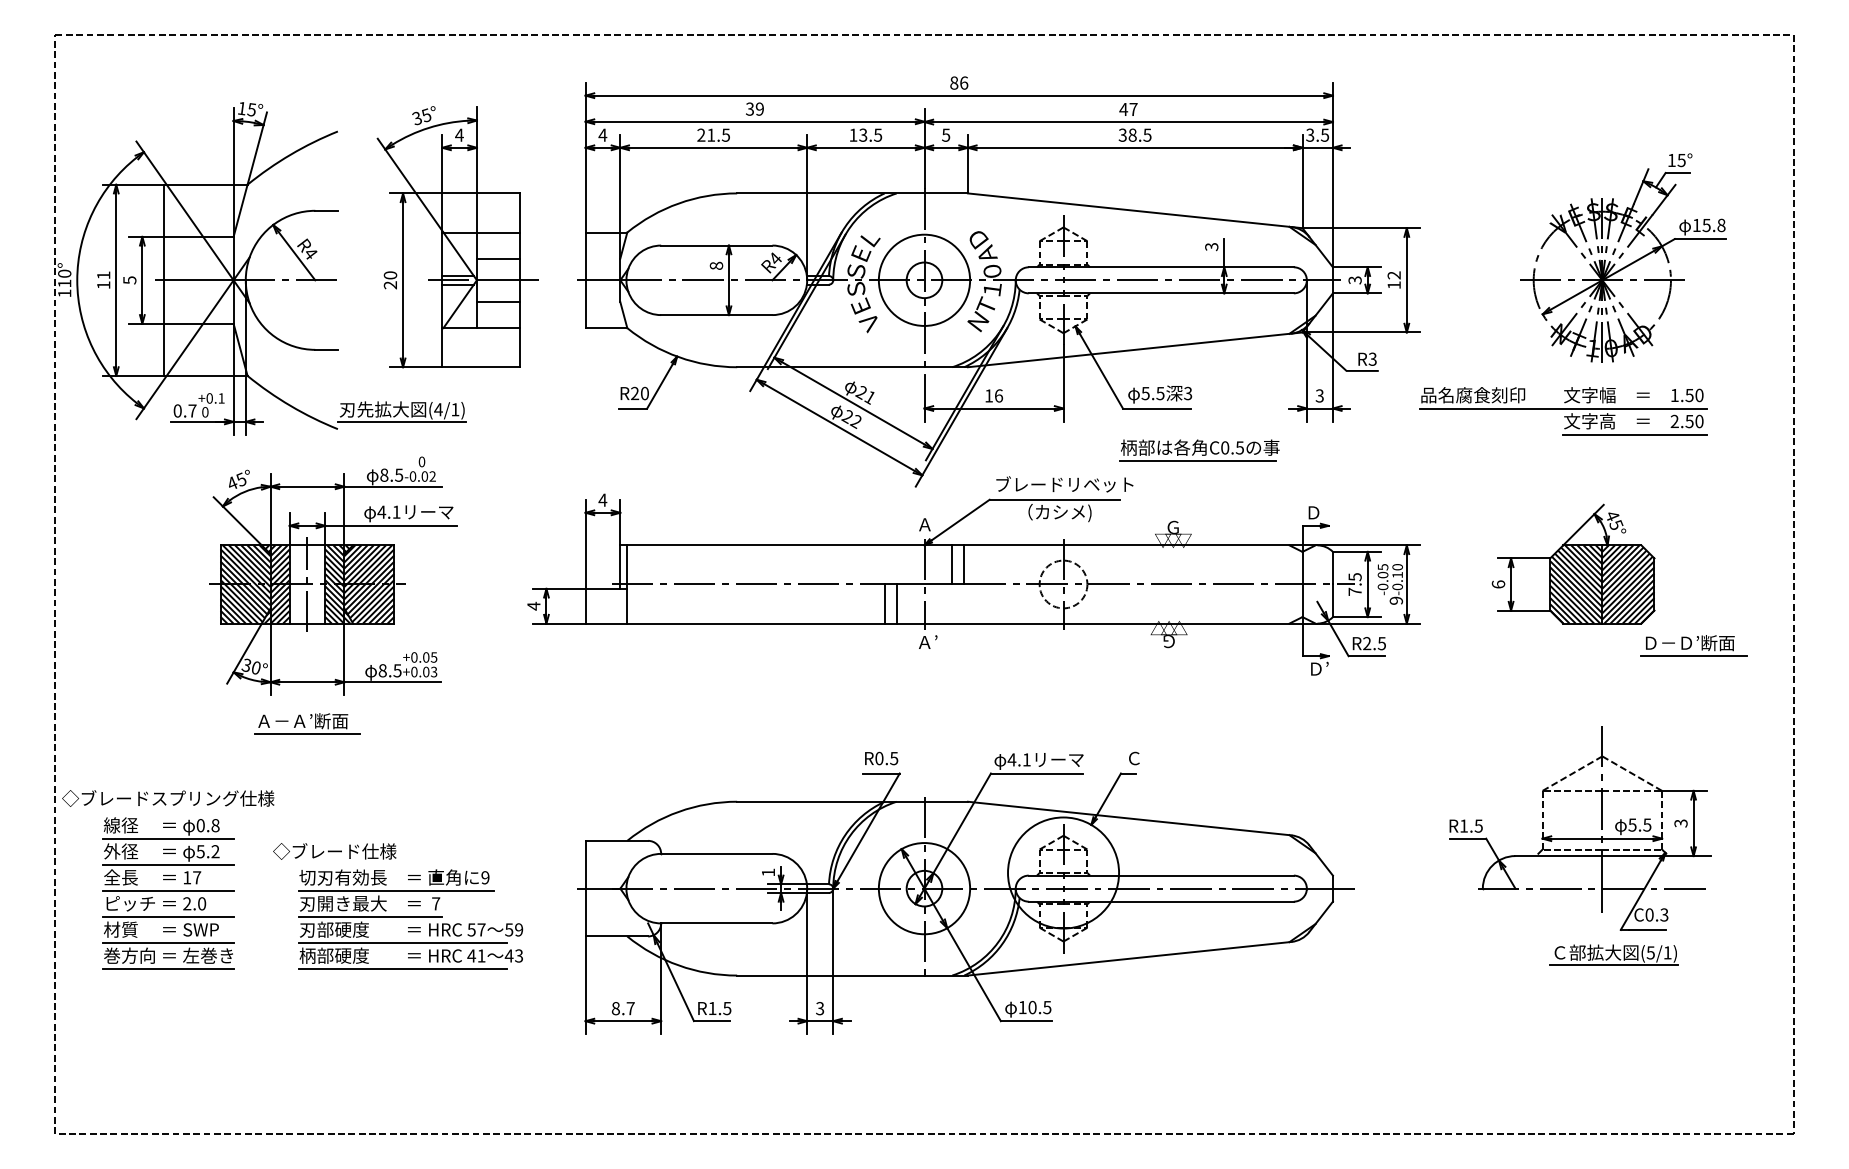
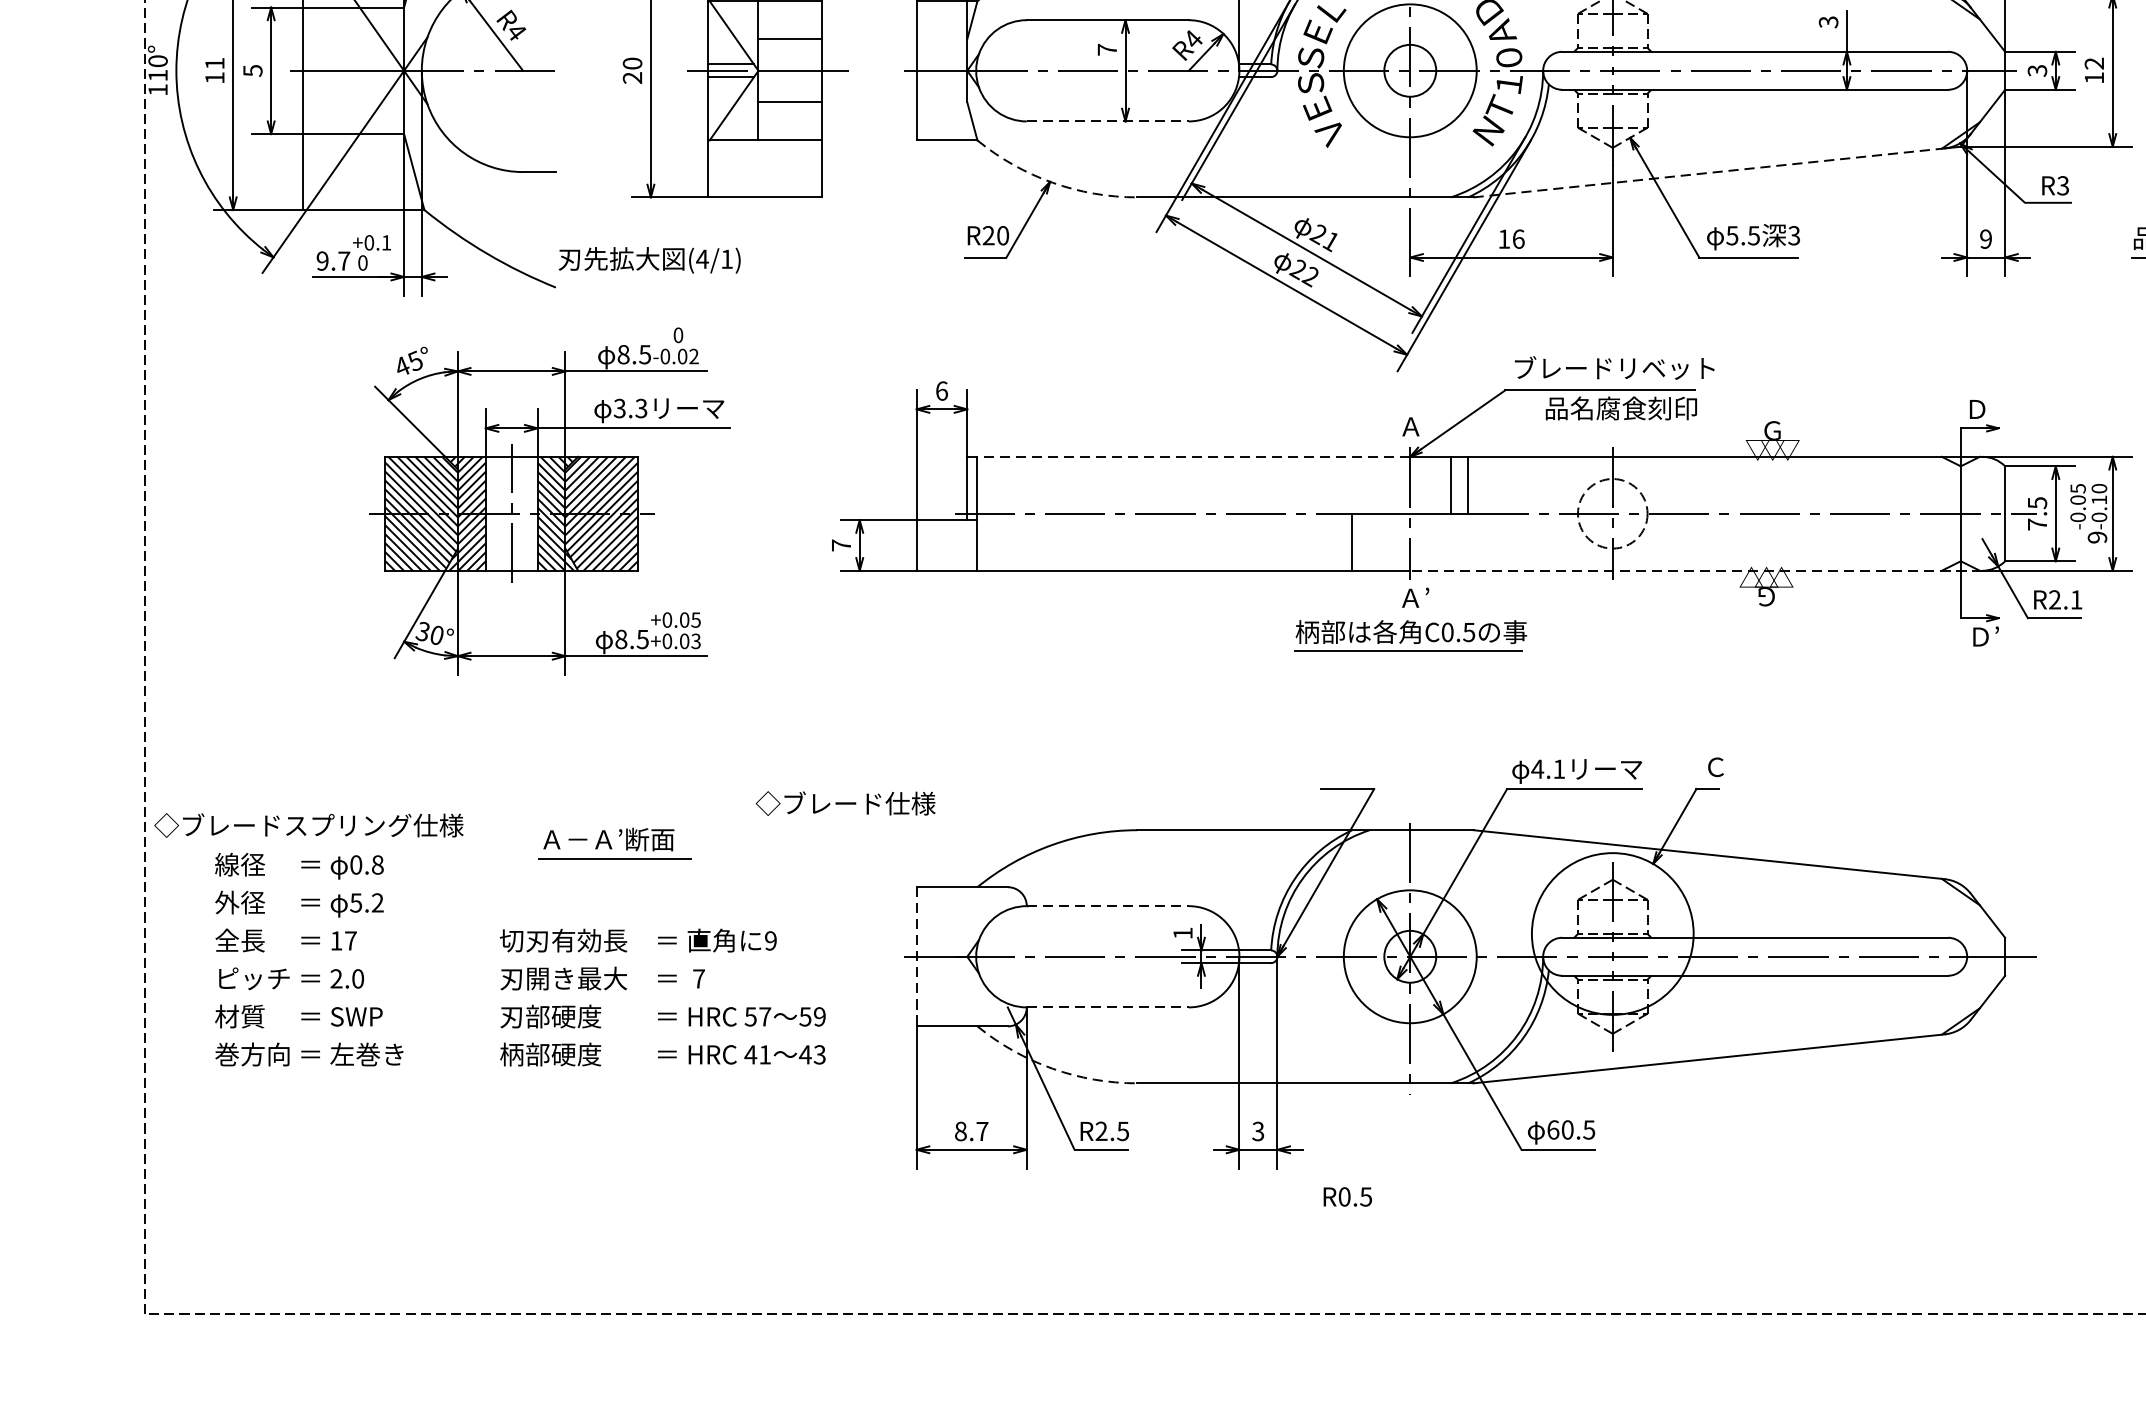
text: (716, 265) -> (1107, 49), 8 -> 7
line: (716, 315) -> (1107, 122), solid -> dashed
line: (1129, 350) -> (1708, 173), solid -> dashed
arc: (678, 357) -> (1052, 183), solid -> dashed
text: (1319, 395) -> (1985, 238), 3 -> 9
text: (177, 410) -> (322, 260), 0.7 -> 9.7
line: (401, 421) -> (648, 276), removed
part: (1199, 450) -> (1410, 636), moved
text: (602, 499) -> (941, 390), 4 -> 6
text: (388, 511) -> (629, 407), 4.1 -> 3.3
text: (1069, 513) -> (1621, 410), （カシメ) -> 品名腐食刻印
line: (771, 545) -> (1187, 457), solid -> dashed
line: (896, 603) -> (1369, 541), removed
text: (533, 605) -> (840, 544), 4 -> 7
line: (1120, 623) -> (1695, 570), solid -> dashed
text: (1381, 643) -> (2075, 599), R2.5 -> R2.1
part: (307, 723) -> (615, 842), moved
text: (881, 758) -> (1347, 1196), moved
line: (168, 838) -> (309, 883), removed
text: (334, 851) -> (845, 803), moved
line: (716, 853) -> (1107, 905), solid -> dashed
line: (168, 864) -> (309, 921), removed
line: (585, 888) -> (916, 956), solid -> dashed
line: (168, 890) -> (309, 959), removed
line: (396, 890) -> (641, 959), removed
line: (168, 916) -> (309, 997), removed
line: (370, 916) -> (603, 997), removed
line: (716, 923) -> (1107, 1007), solid -> dashed
line: (168, 942) -> (309, 1035), removed
line: (402, 942) -> (650, 1035), removed
arc: (678, 965) -> (1052, 1068), solid -> dashed
line: (168, 969) -> (309, 1074), removed
line: (402, 969) -> (650, 1074), removed
text: (712, 1007) -> (1101, 1129), R1.5 -> R2.5
text: (1022, 1007) -> (1553, 1129), 10.5 -> 60.5

